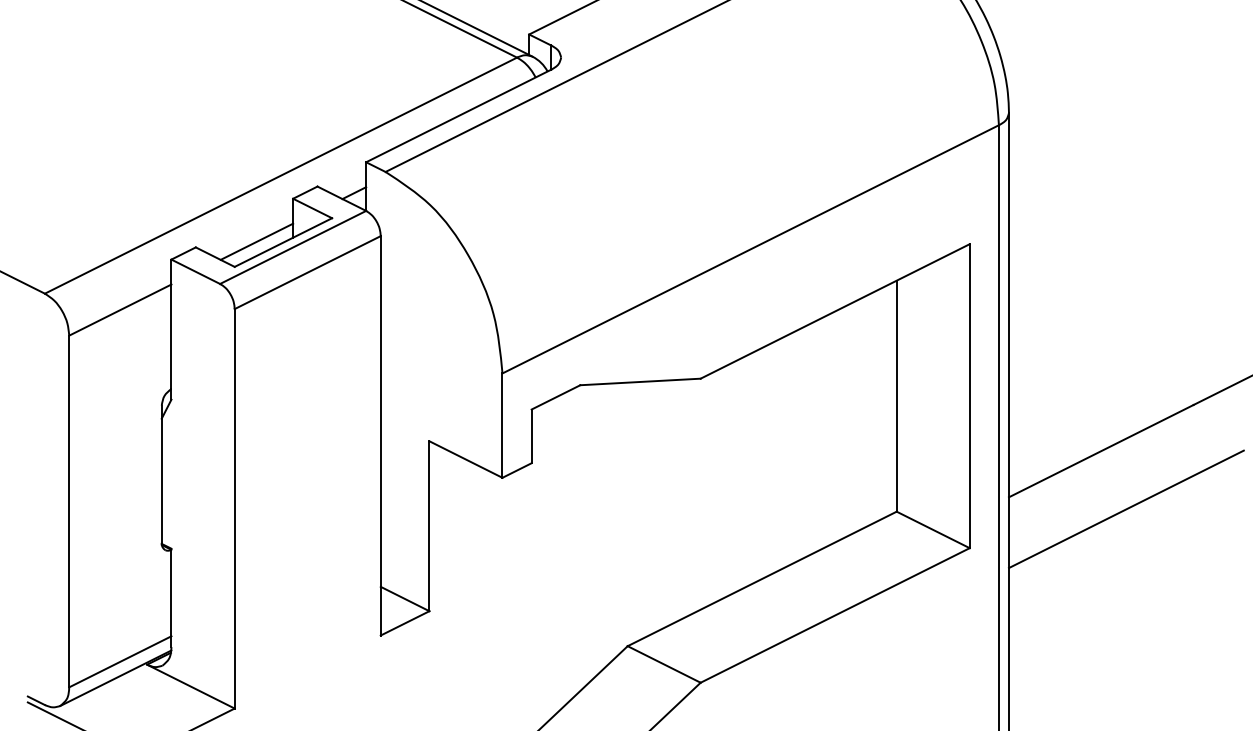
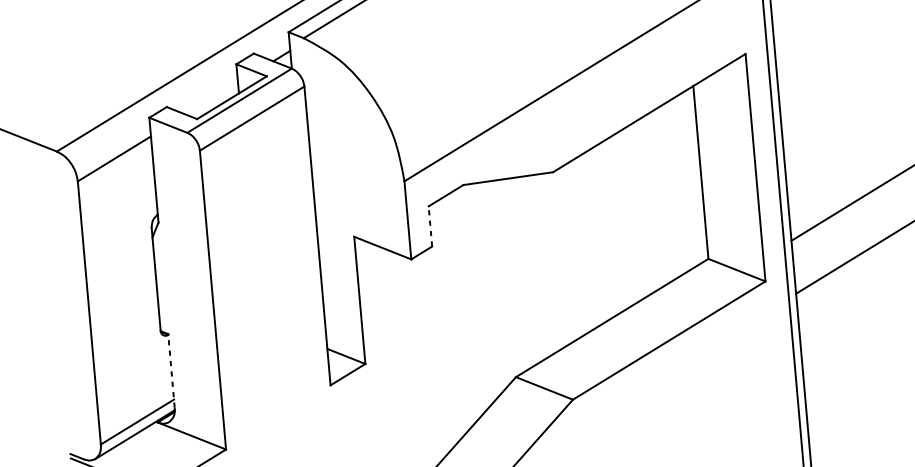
line: (256, 241) -> (211, 98), removed
line: (531, 436) -> (430, 226), solid -> dashed
line: (171, 598) -> (171, 371), solid -> dashed

